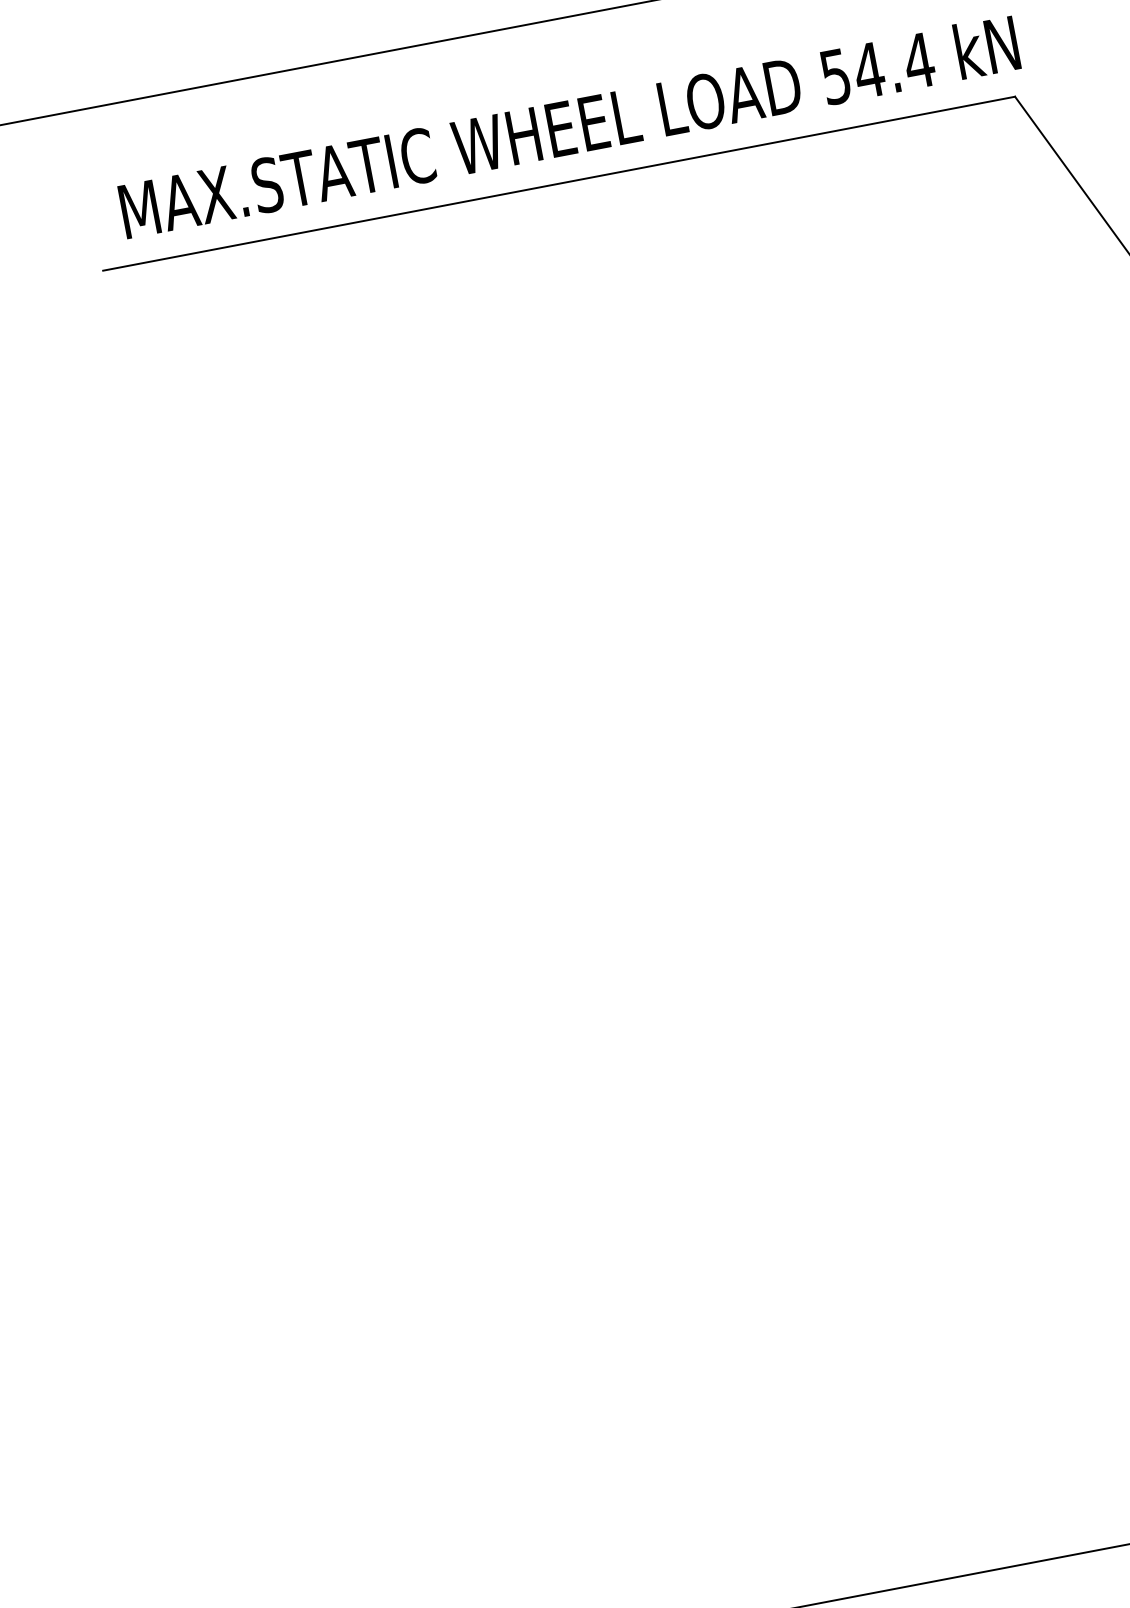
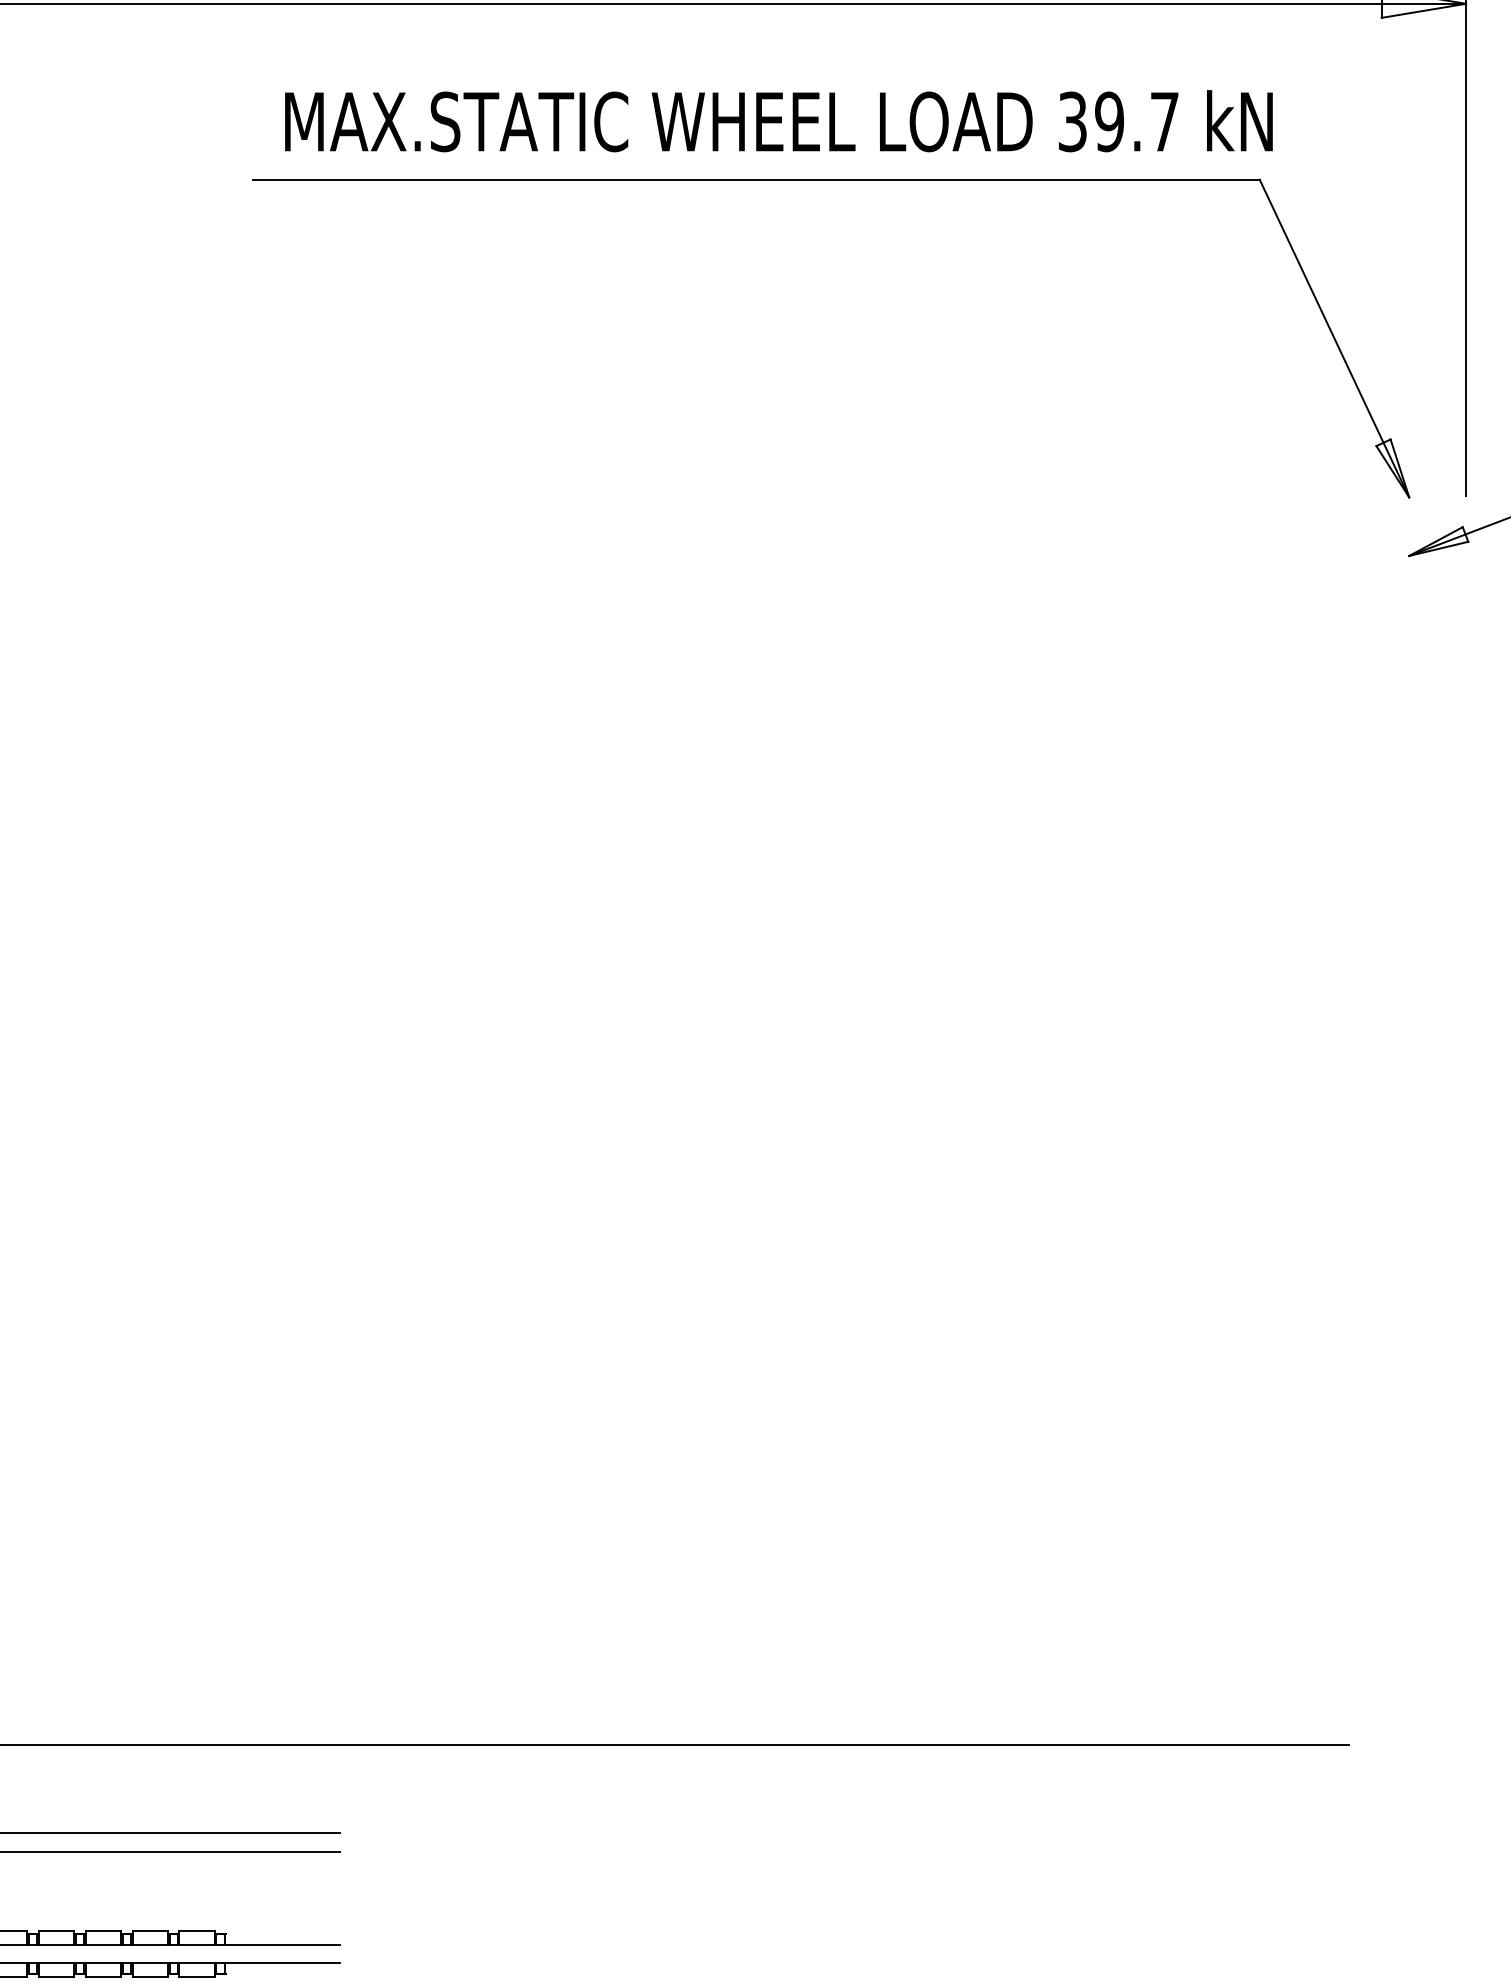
text: (877, 68) -> (1119, 121), 54.4 -> 39.7

